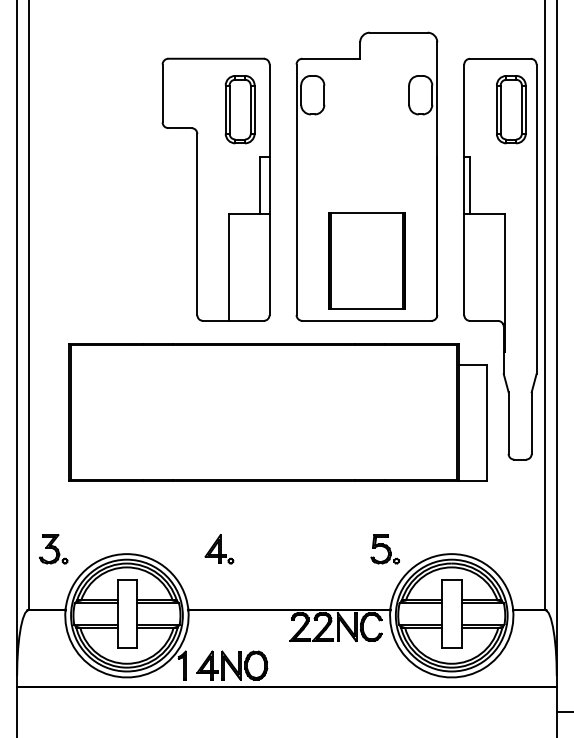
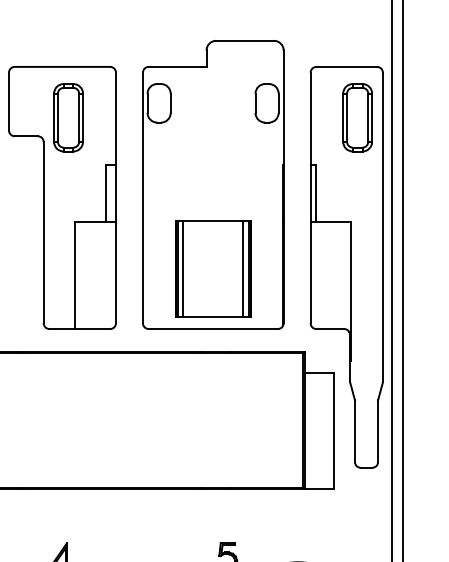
part: (239, 109) -> (67, 117), moved
line: (337, 260) -> (183, 268), added
line: (396, 260) -> (242, 268), added

